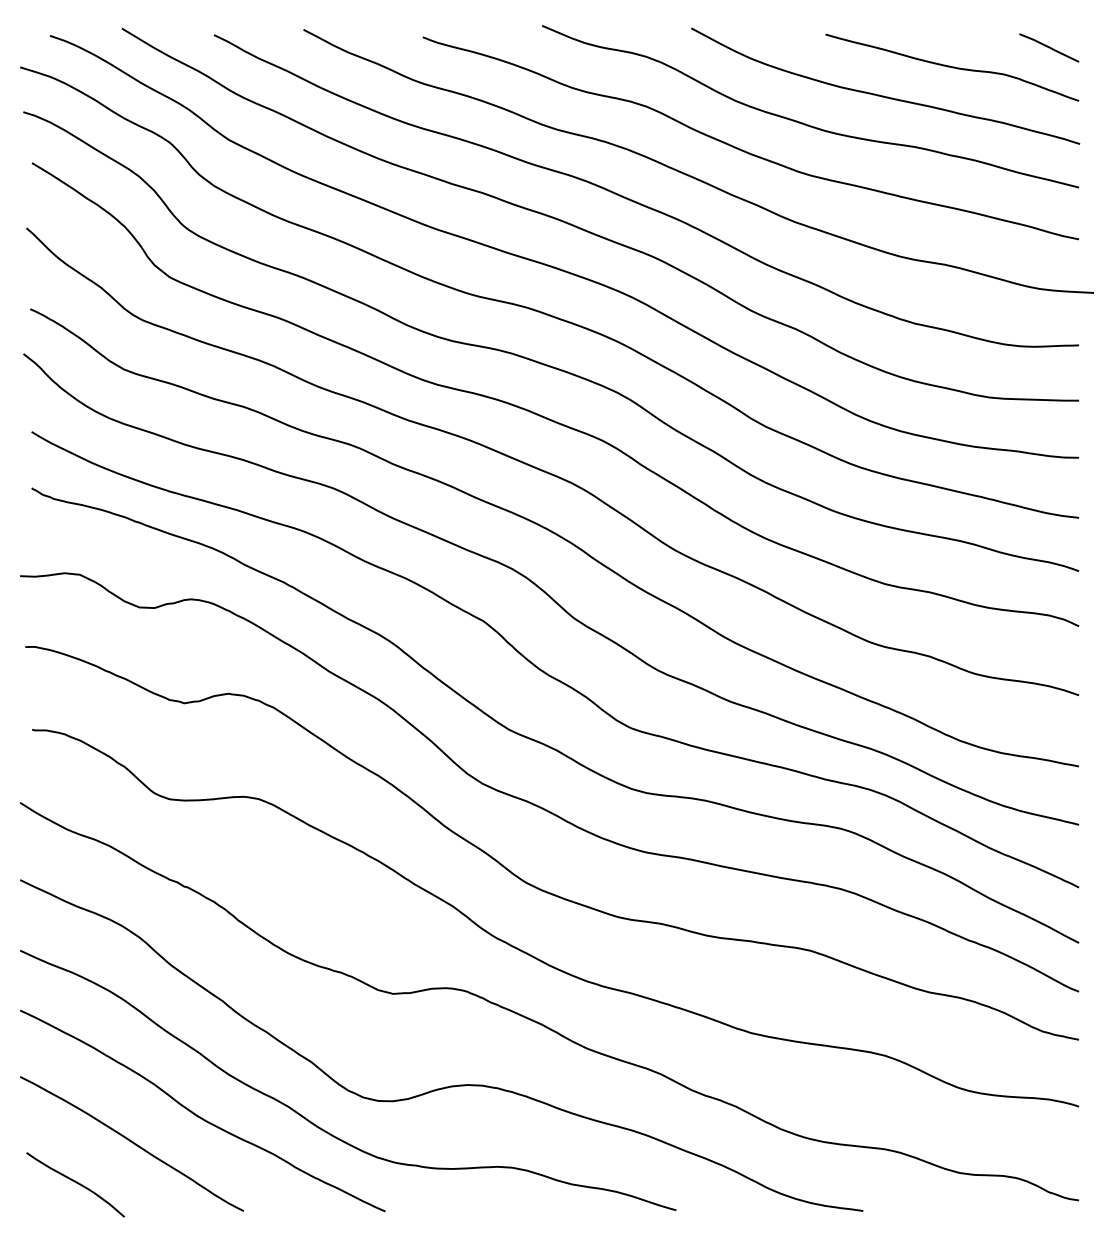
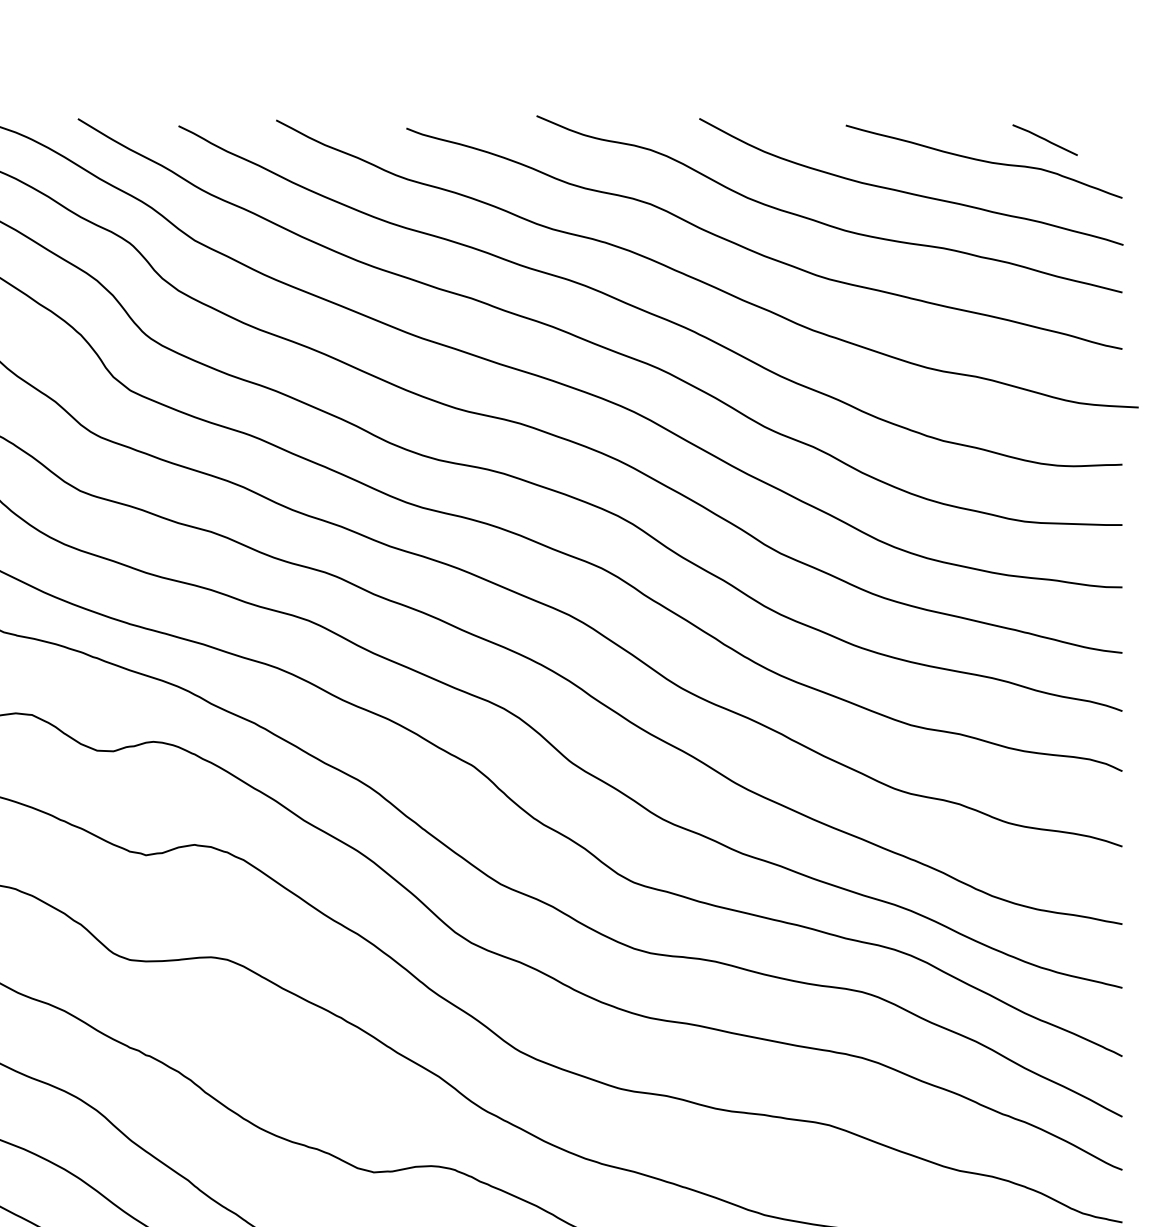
line: (1049, 47) -> (1045, 139), moved

